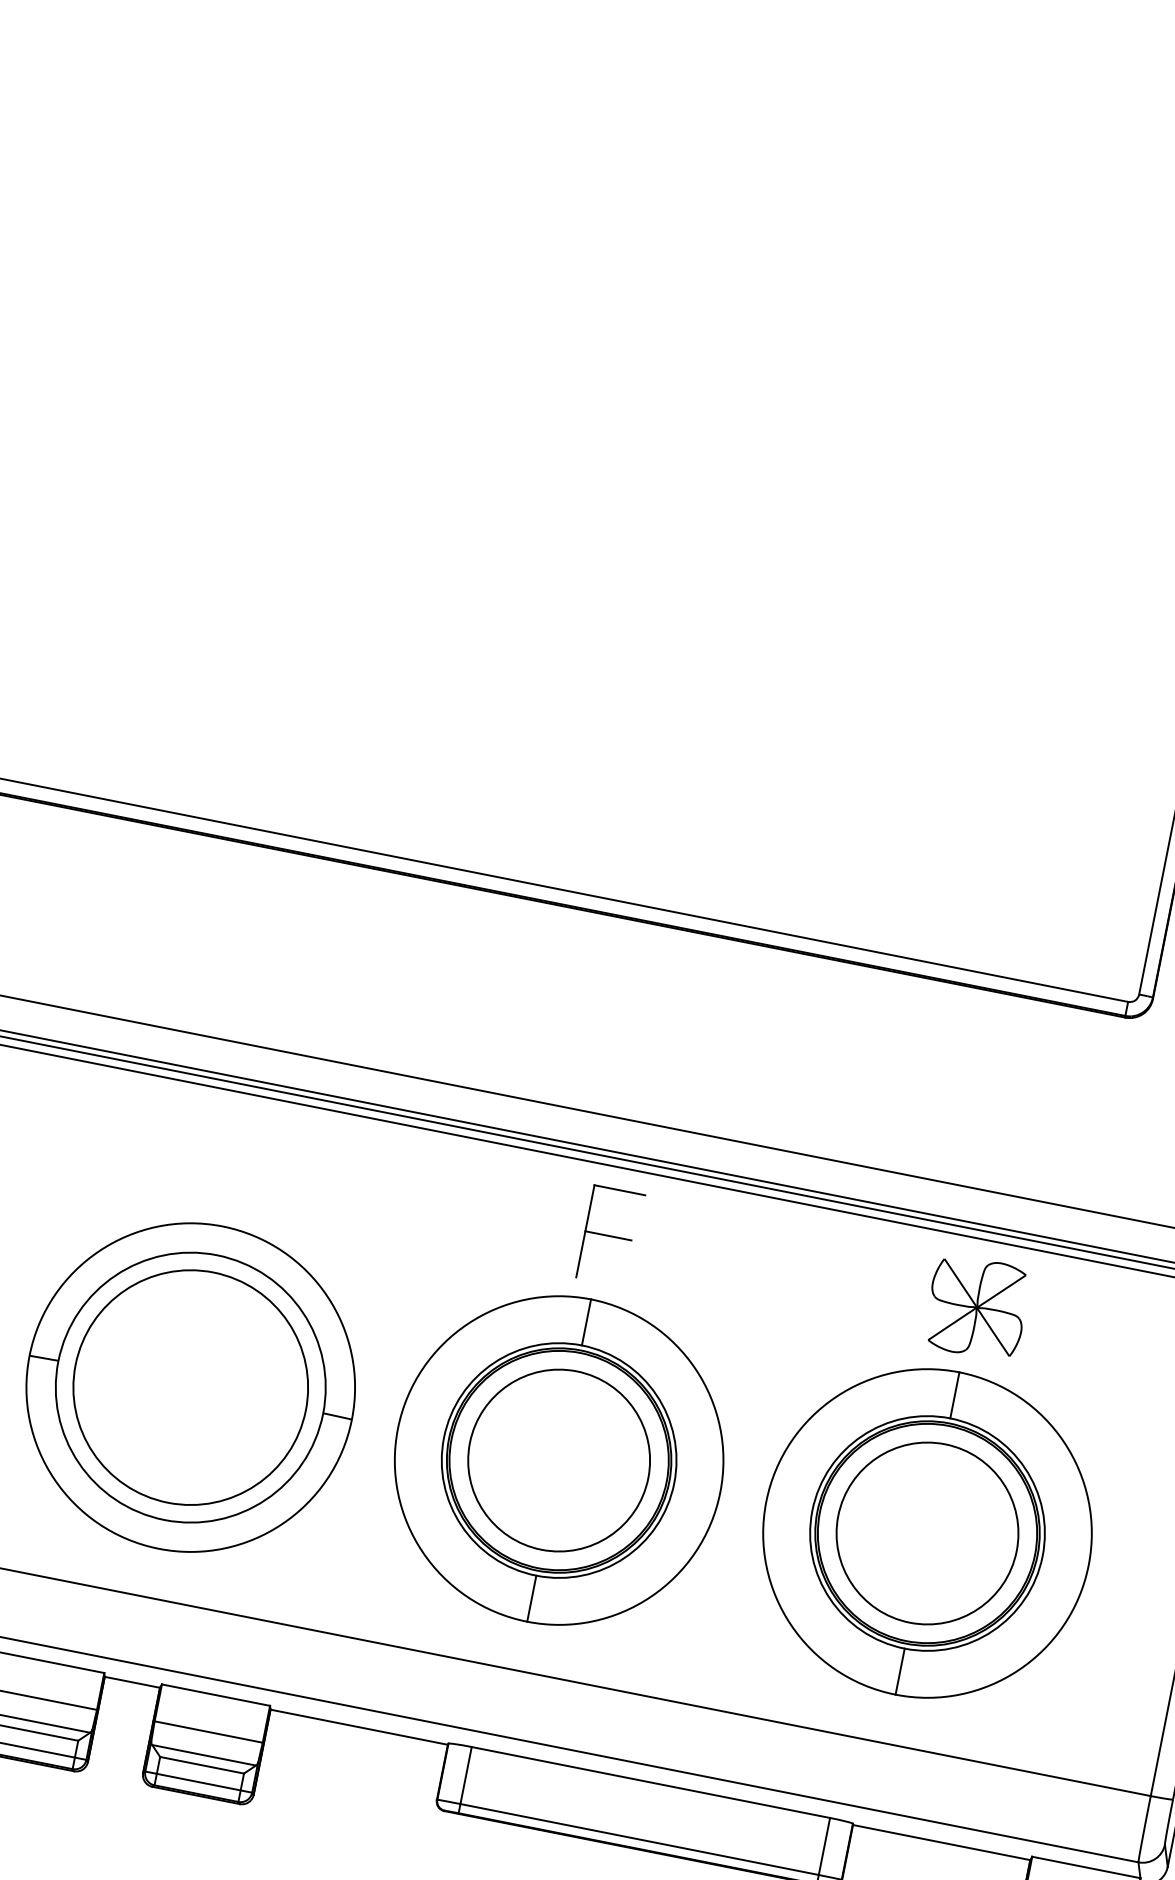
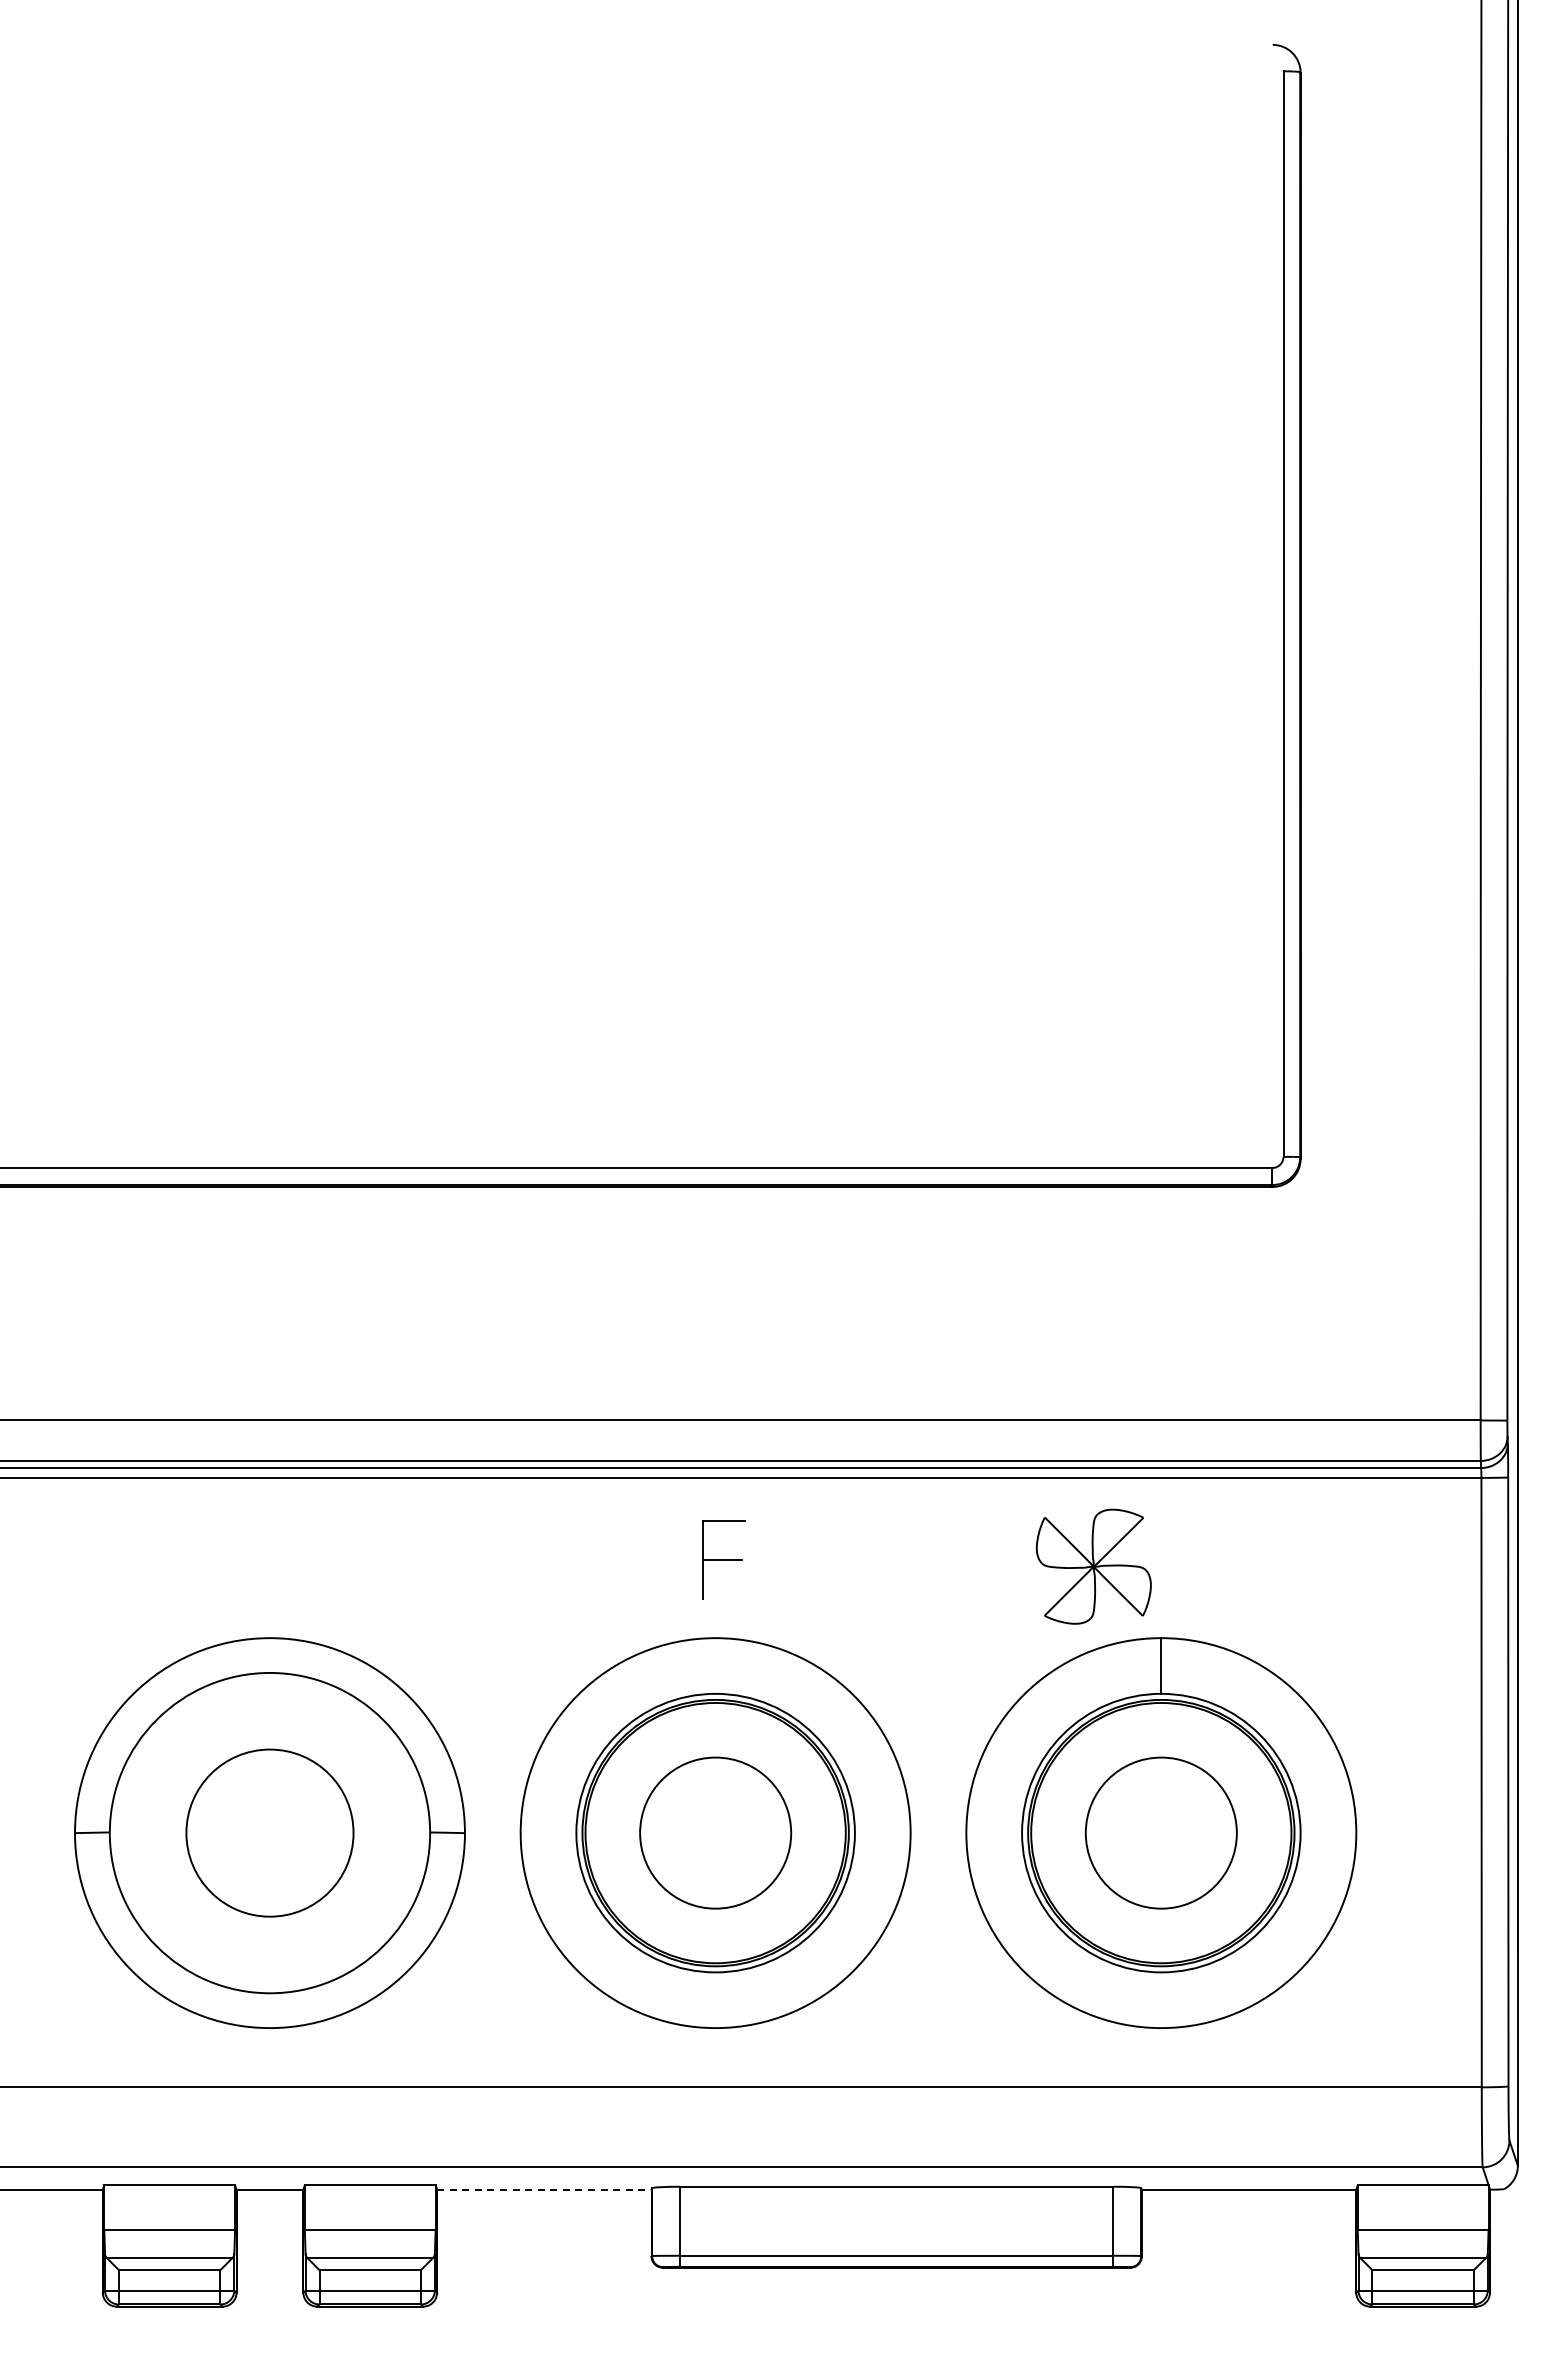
part: (610, 1235) -> (723, 1559), size x0.7
part: (976, 1307) -> (1093, 1566), moved
line: (586, 1321) -> (715, 1665), removed
circle: (190, 1387) -> (269, 1832), size x0.6
circle: (558, 1460) -> (715, 1833), size x0.7
circle: (927, 1533) -> (1161, 1833), size x0.7
line: (531, 1598) -> (715, 2000), removed
line: (900, 1671) -> (1161, 2000), removed
line: (359, 1727) -> (544, 2189), solid -> dashed

